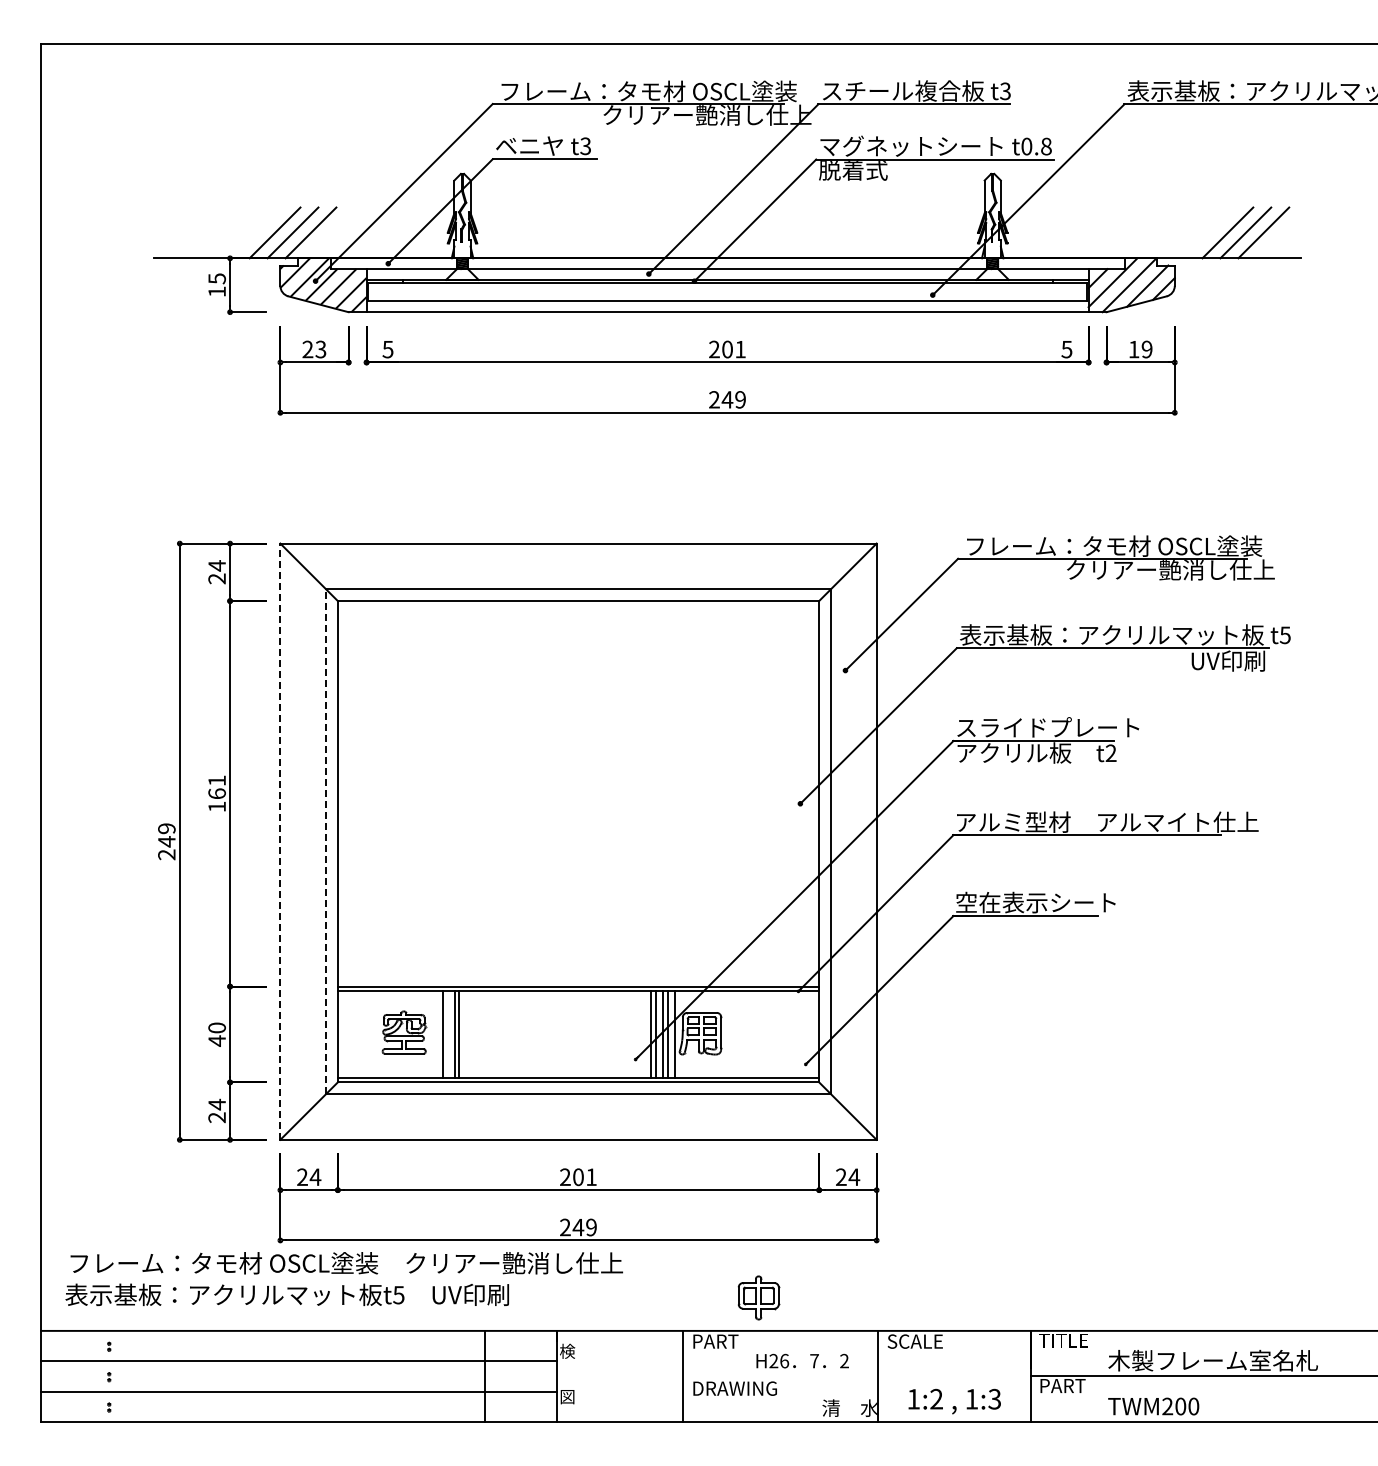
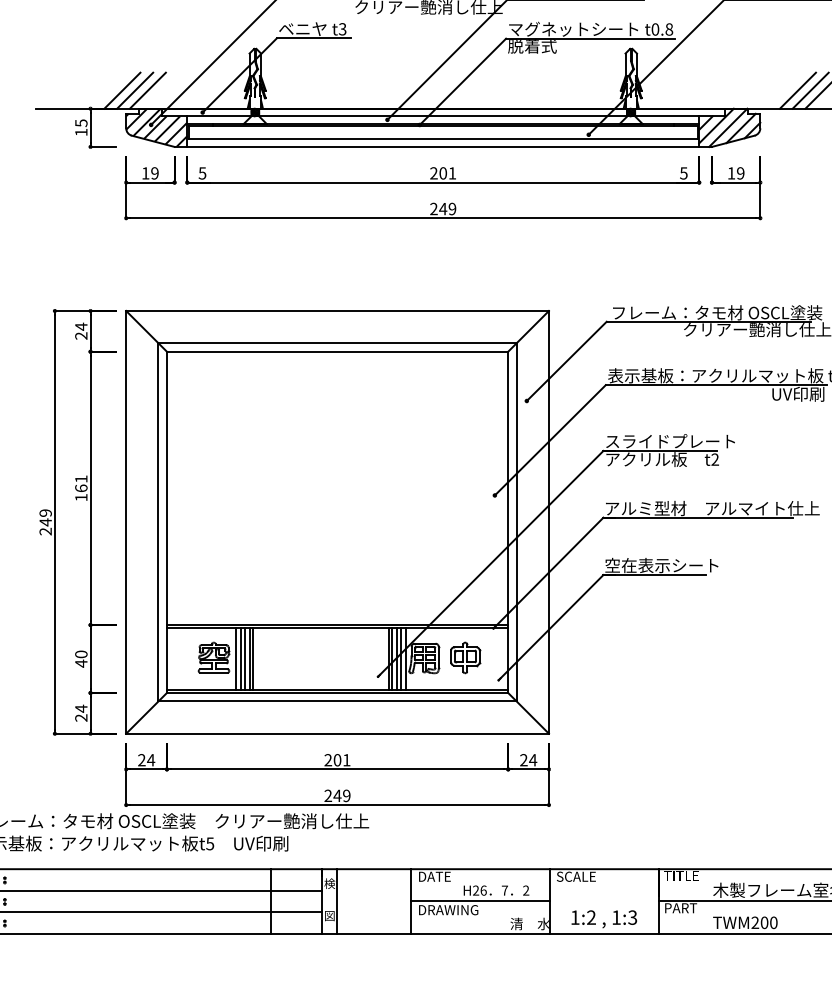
text: (314, 349) -> (150, 173), 23 -> 19
line: (280, 841) -> (126, 522), dashed -> solid
line: (325, 841) -> (158, 522), dashed -> solid
line: (435, 1034) -> (236, 659), added
line: (447, 1034) -> (244, 659), added
part: (758, 1297) -> (465, 657), moved
text: (716, 1341) -> (435, 876), PART -> DATE
line: (578, 1376) -> (337, 901), added
line: (780, 1376) -> (480, 901), added

